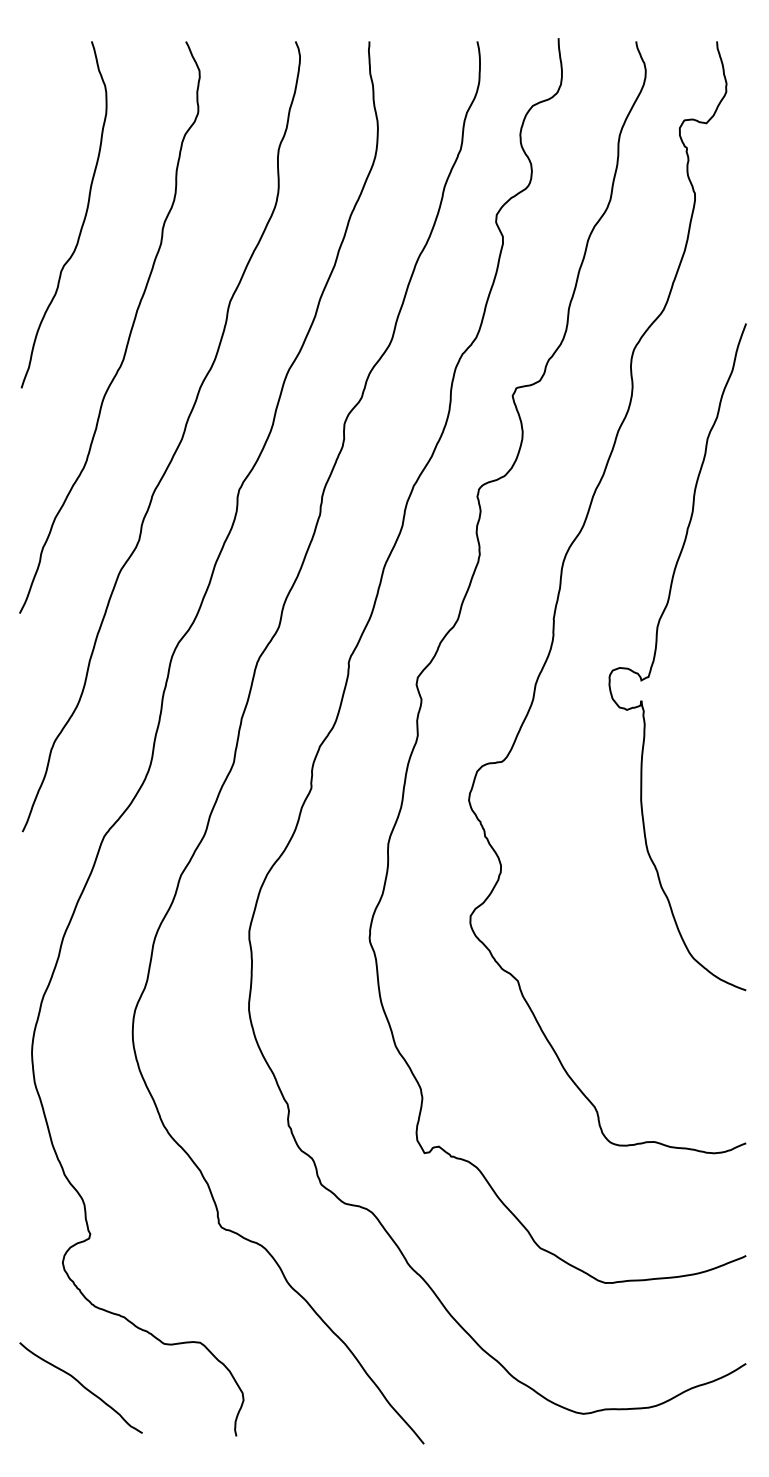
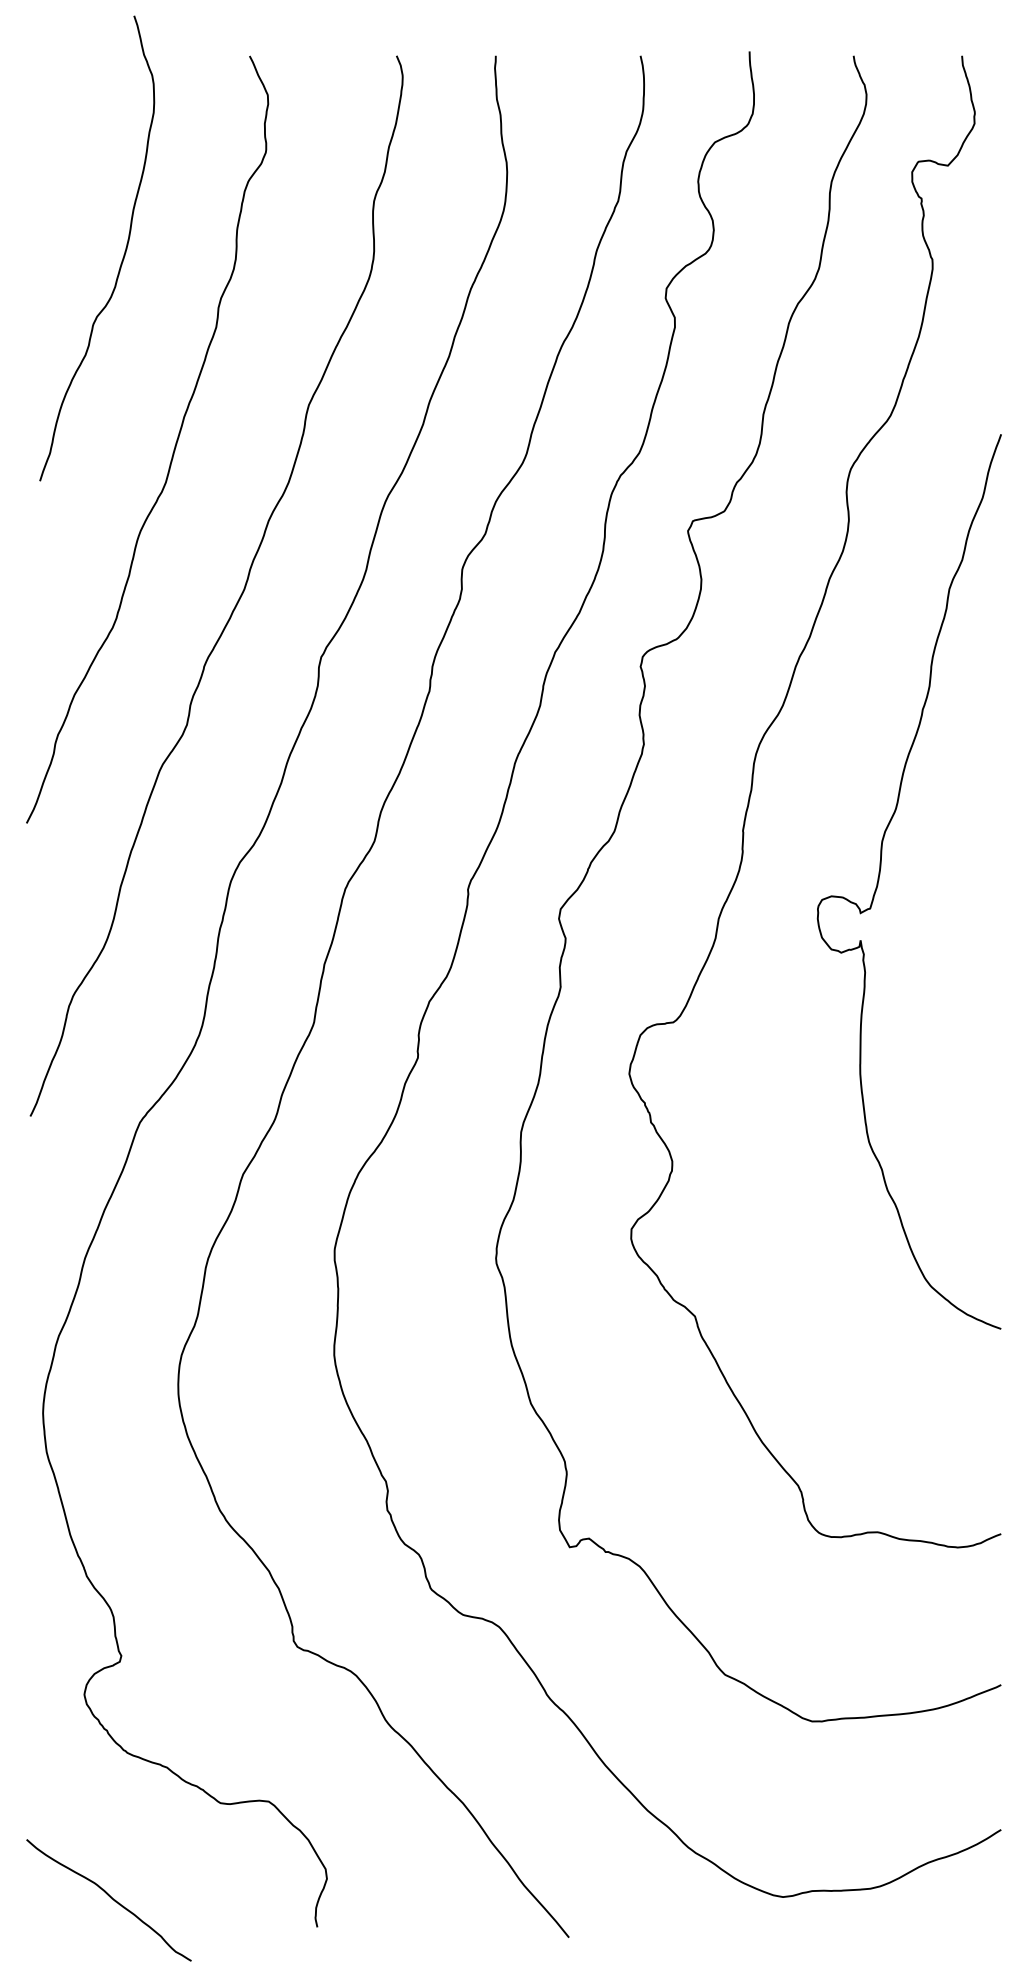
curve: (82, 221) -> (122, 257), moved
curve: (82, 1386) -> (110, 1898), moved

